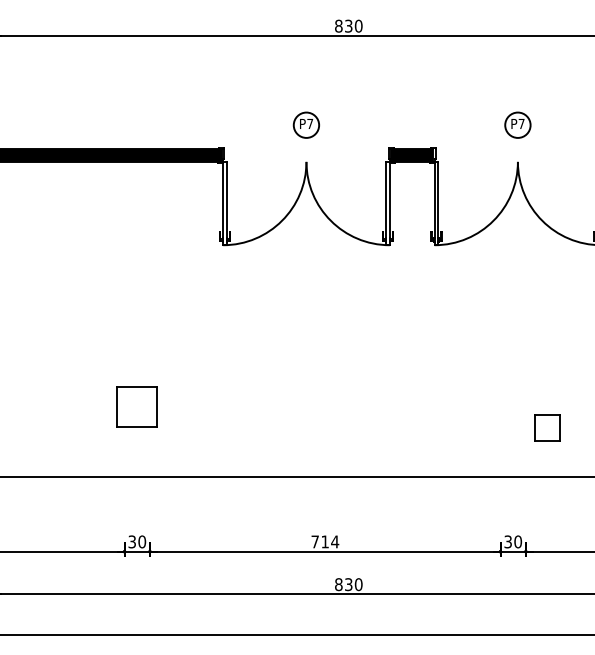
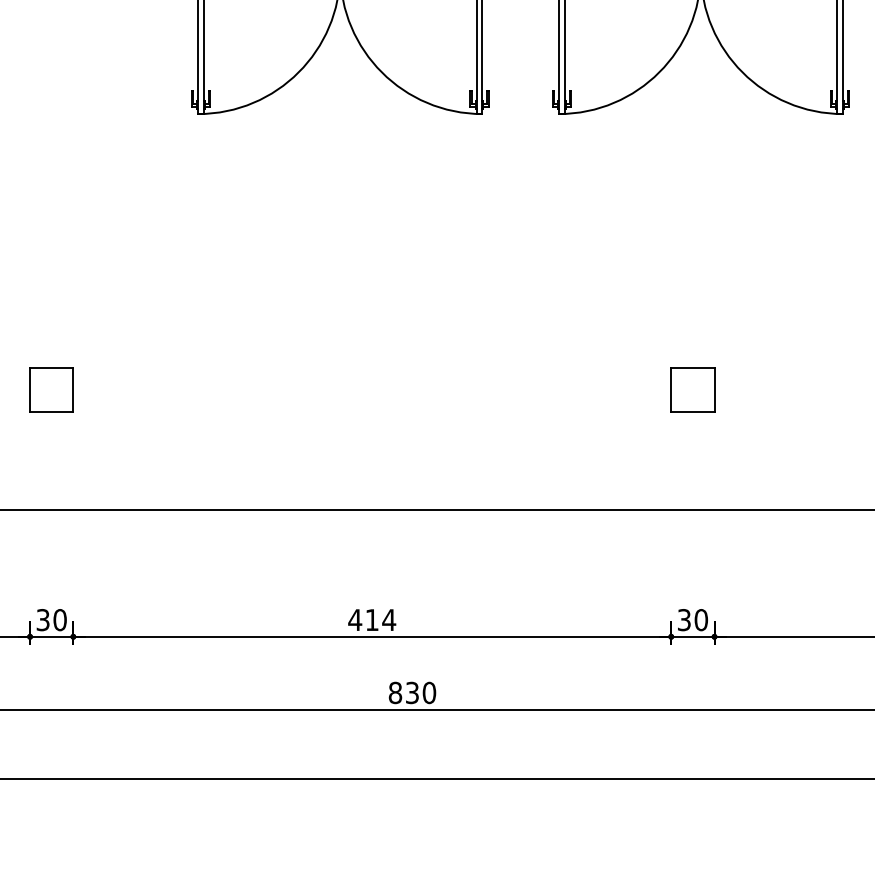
part: (137, 406) -> (52, 389), size x0.62
part: (547, 427) -> (693, 389), moved
text: (315, 541) -> (355, 619), 714 -> 414

